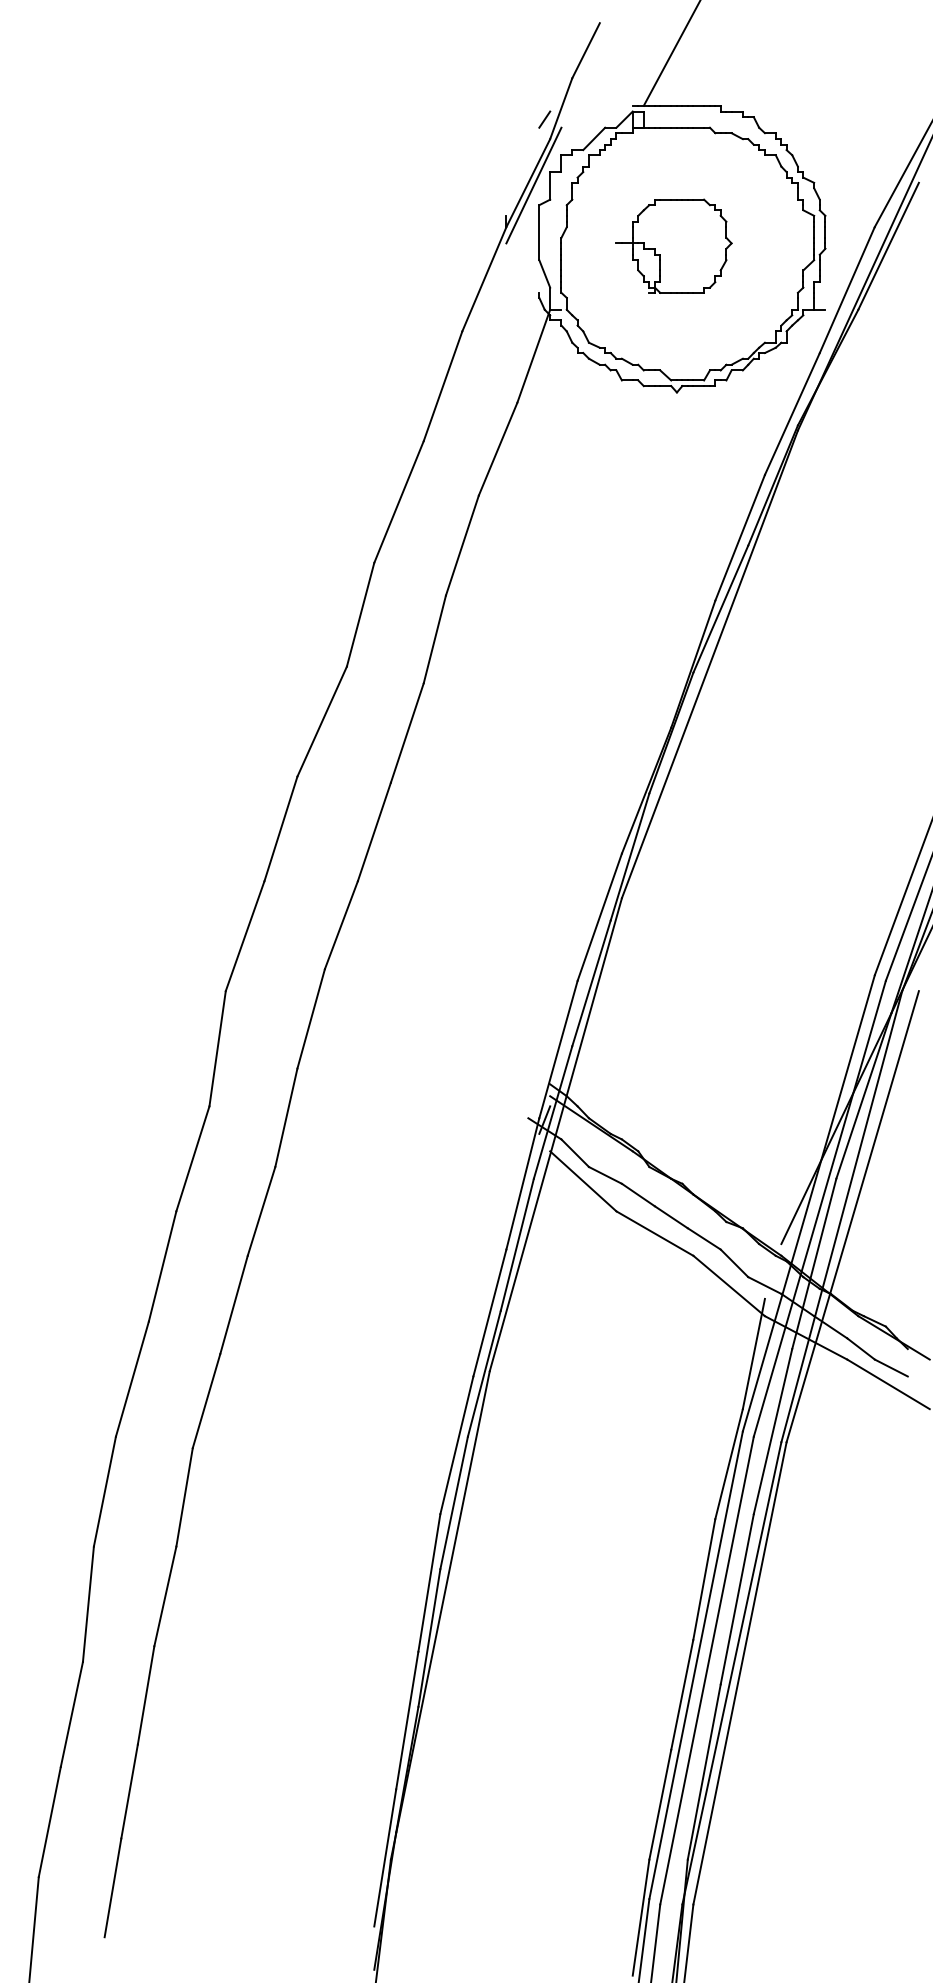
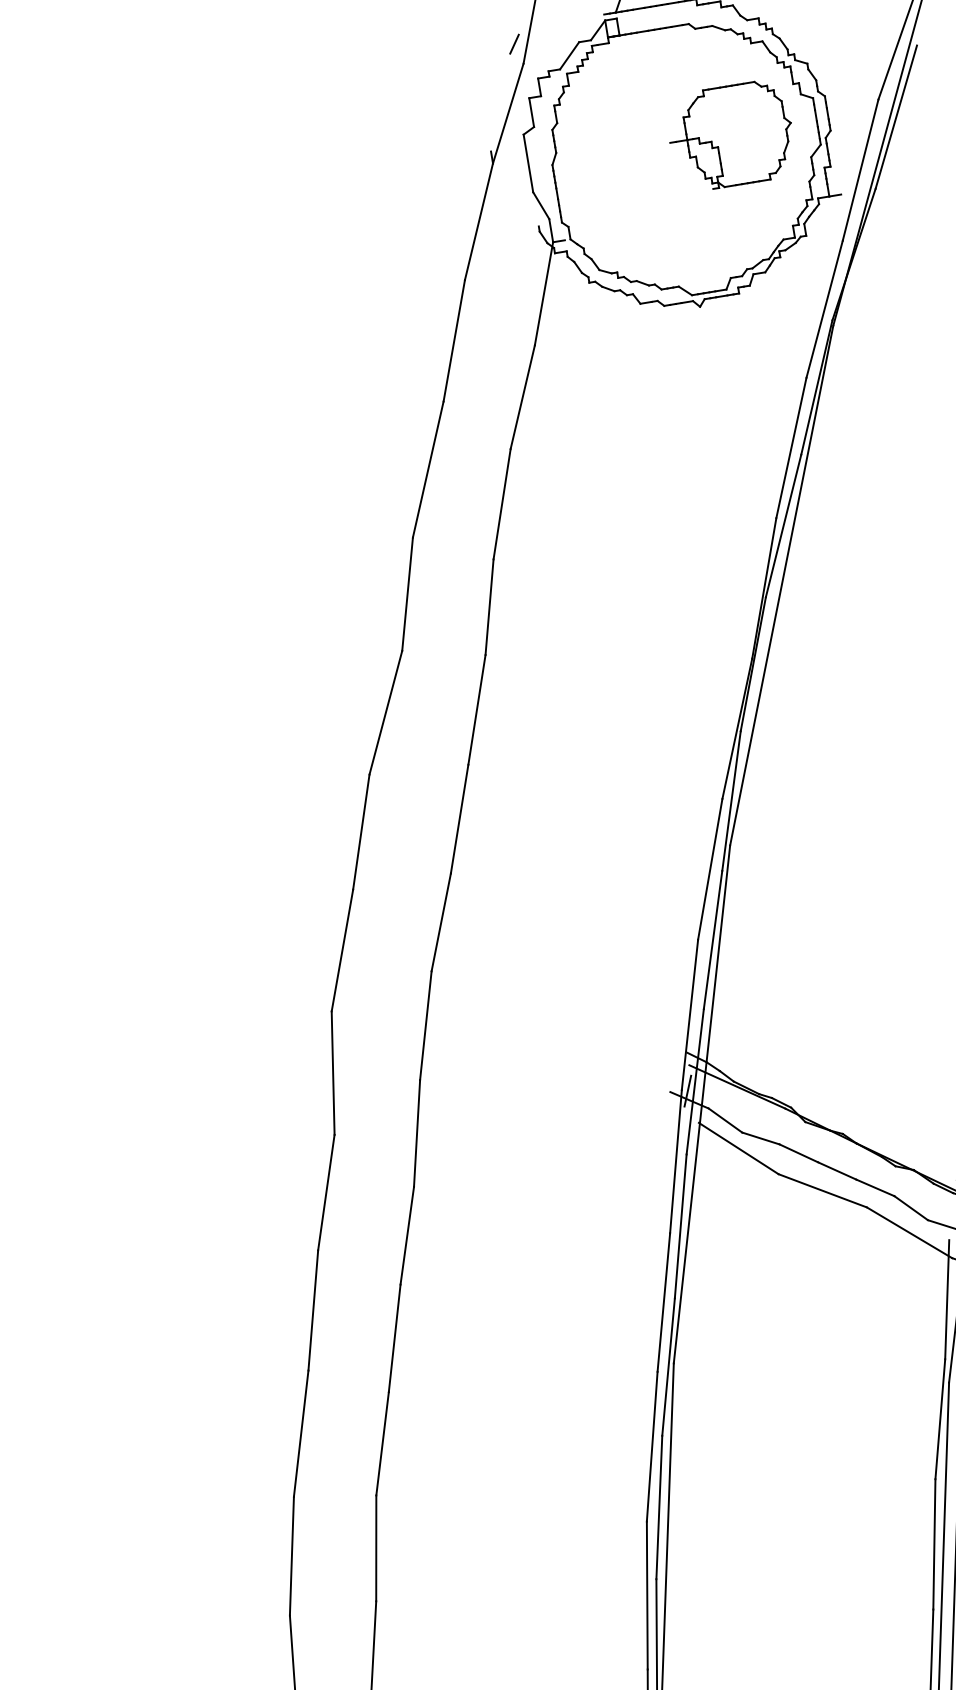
line: (533, 185) -> (514, 115), removed
part: (673, 245) -> (730, 135), moved

